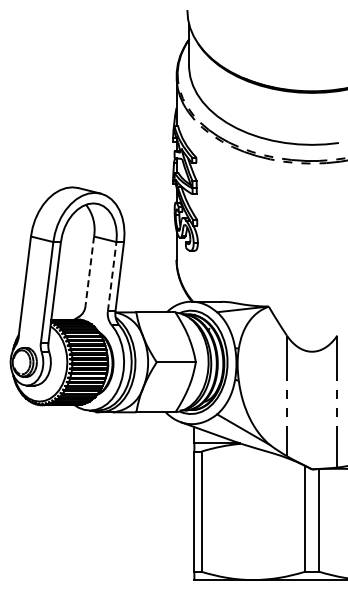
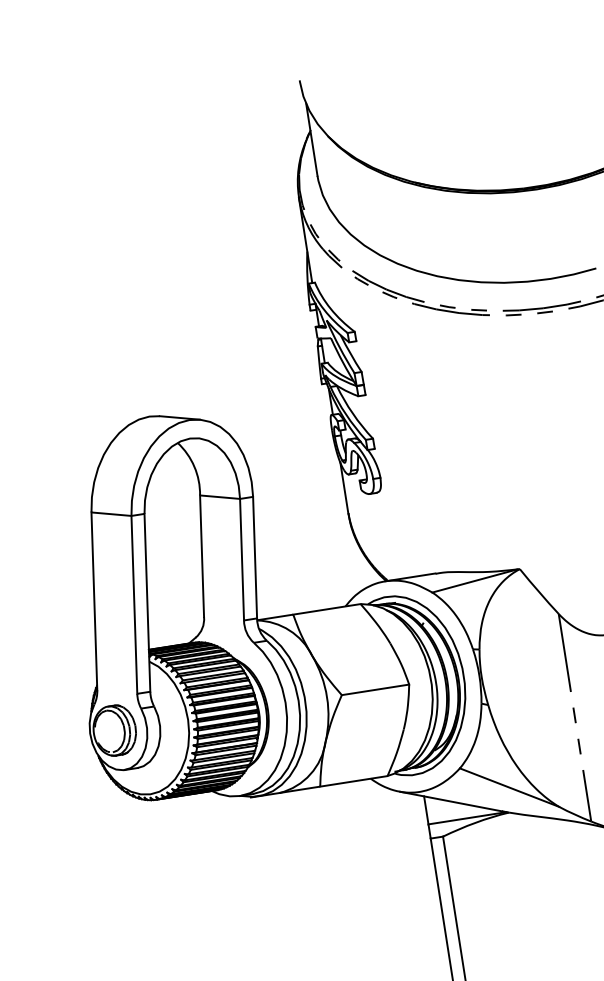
line: (89, 271) -> (201, 556), dashed -> solid
line: (112, 276) -> (242, 559), dashed -> solid

